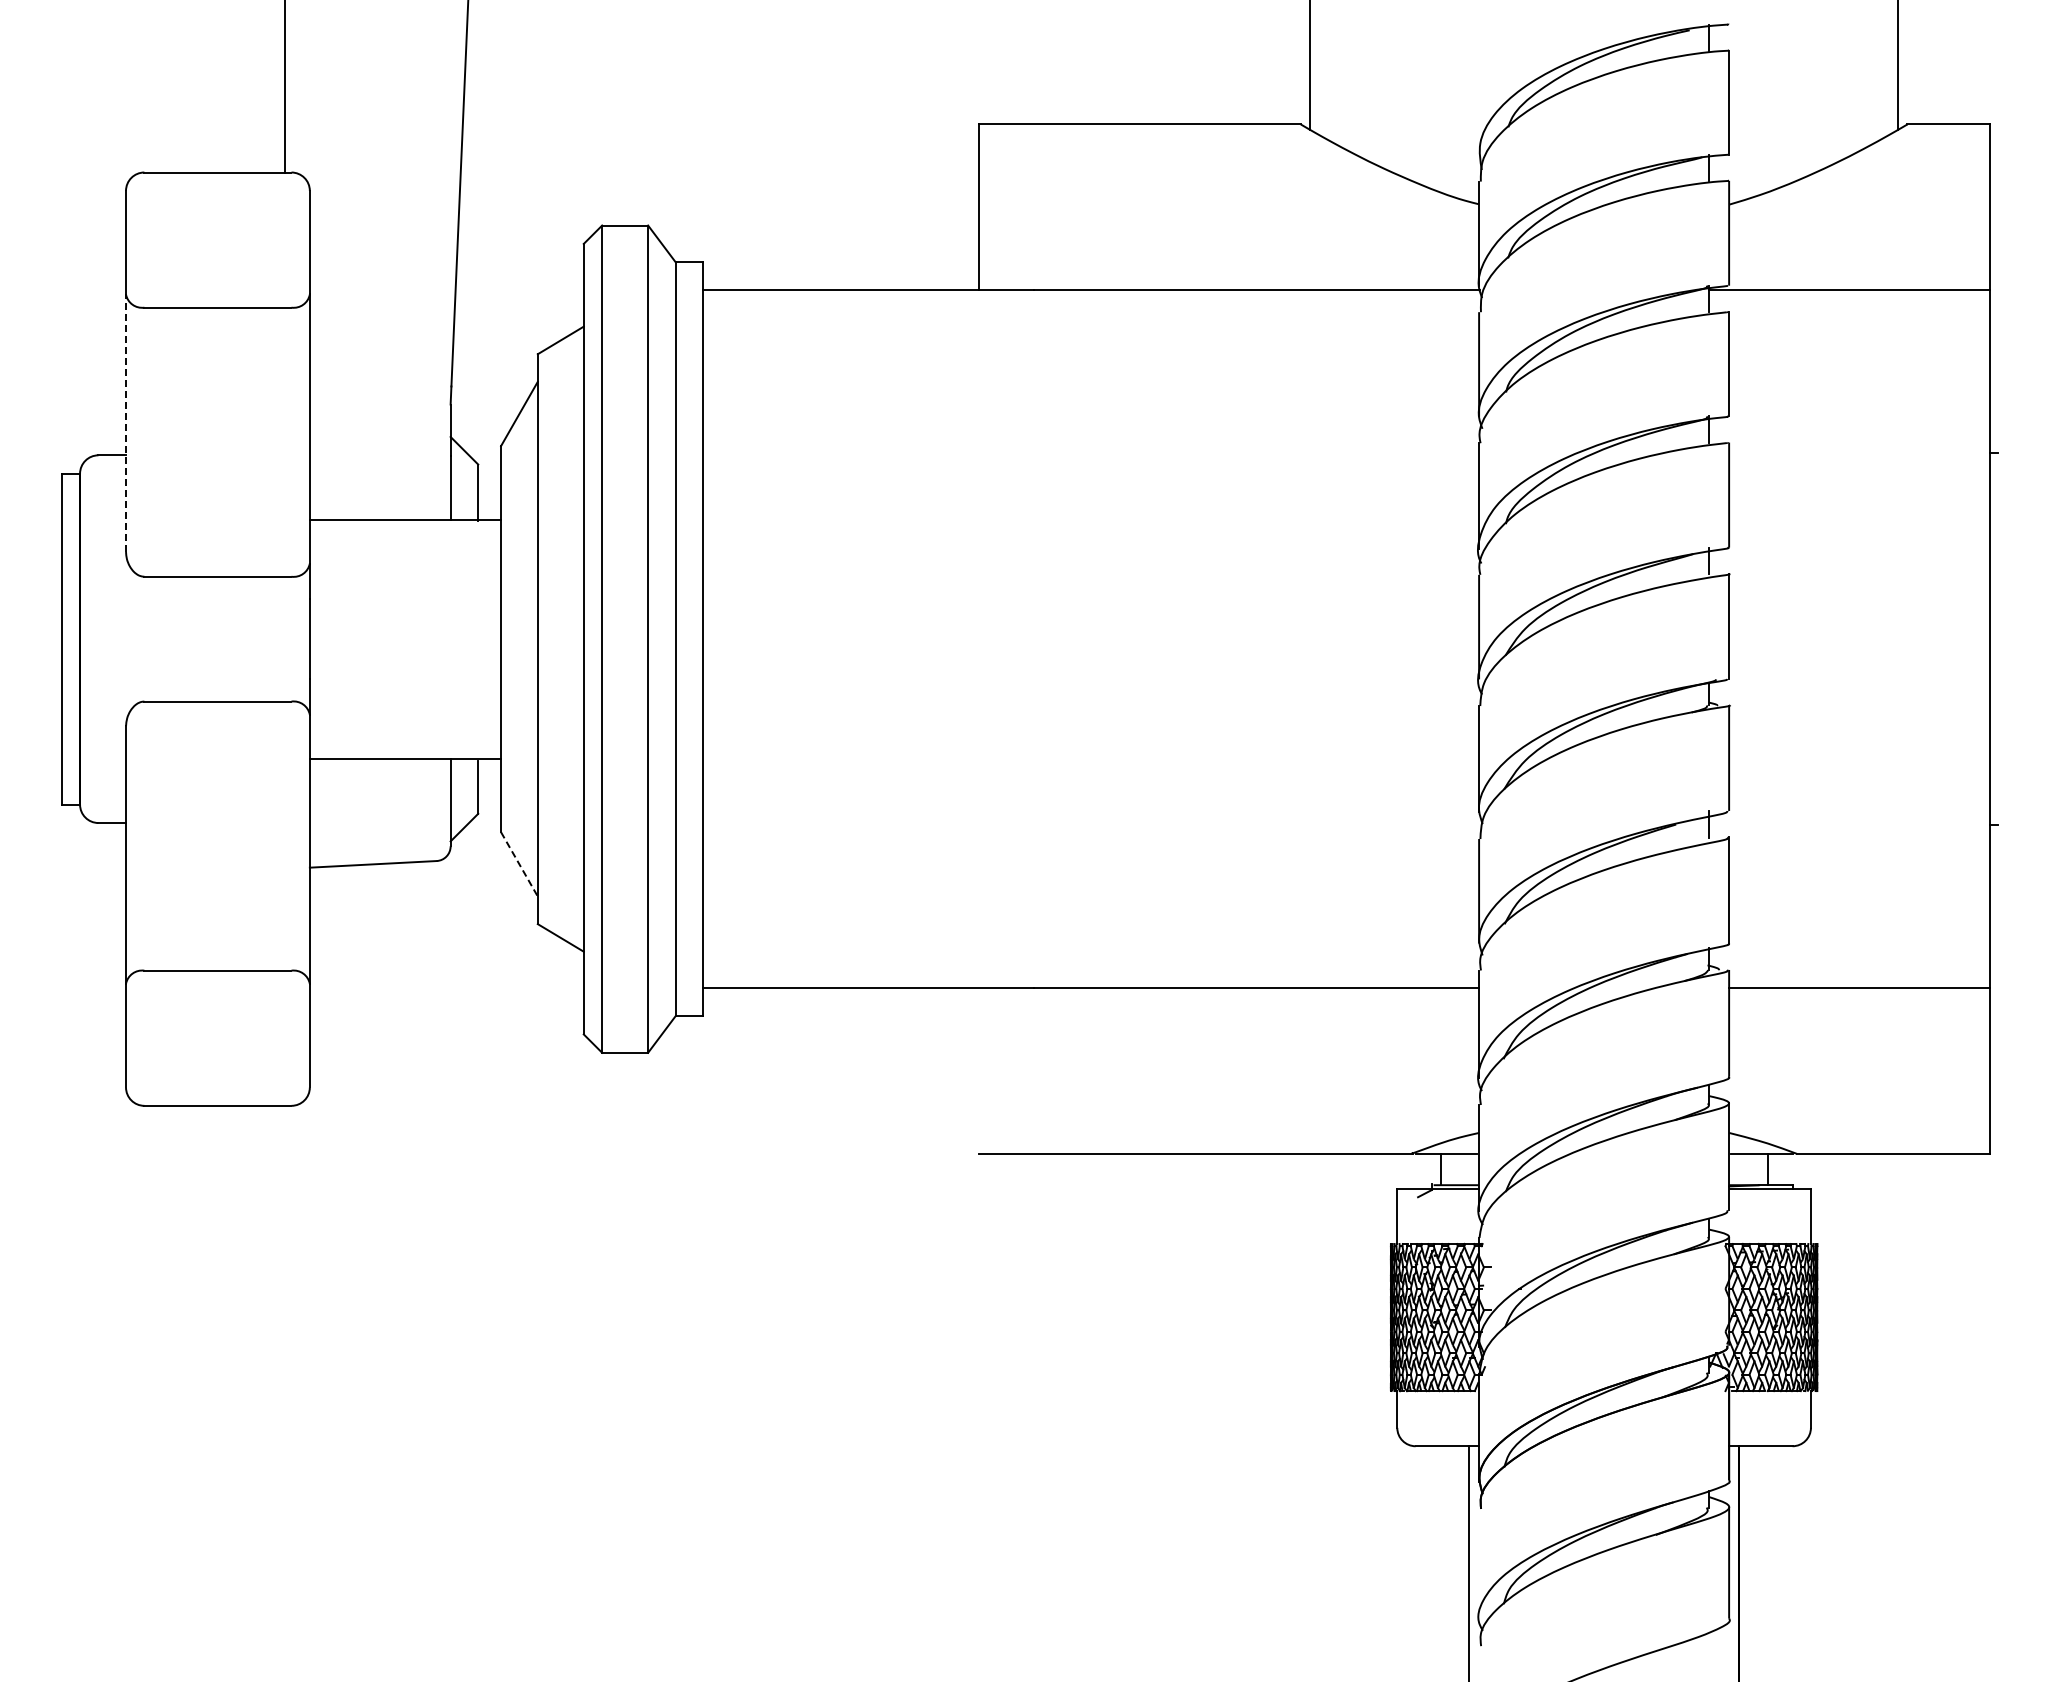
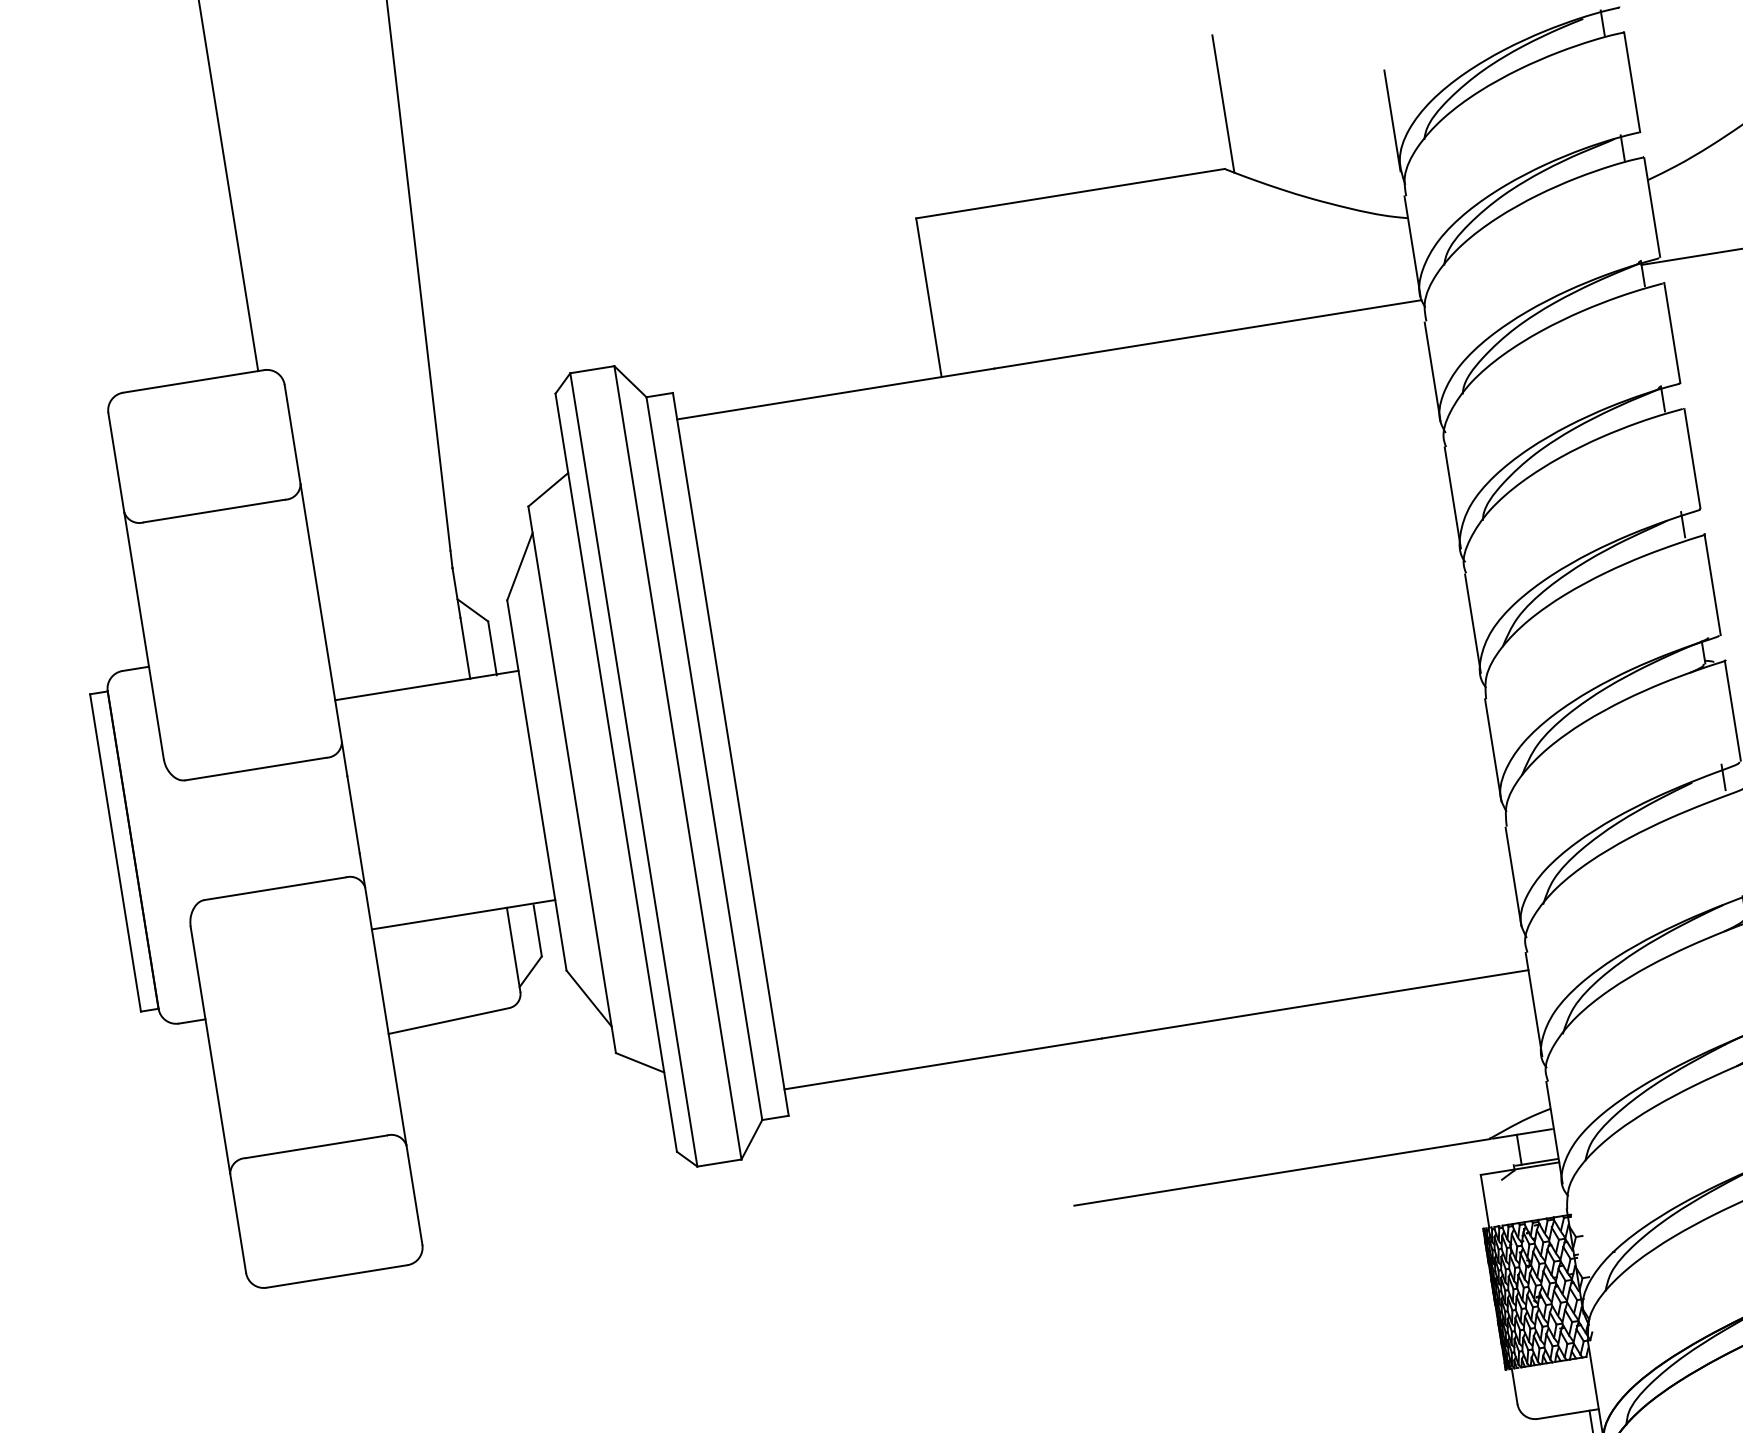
line: (1479, 102) -> (1392, 120), added
line: (126, 423) -> (144, 636), dashed -> solid
line: (519, 864) -> (589, 998), dashed -> solid

